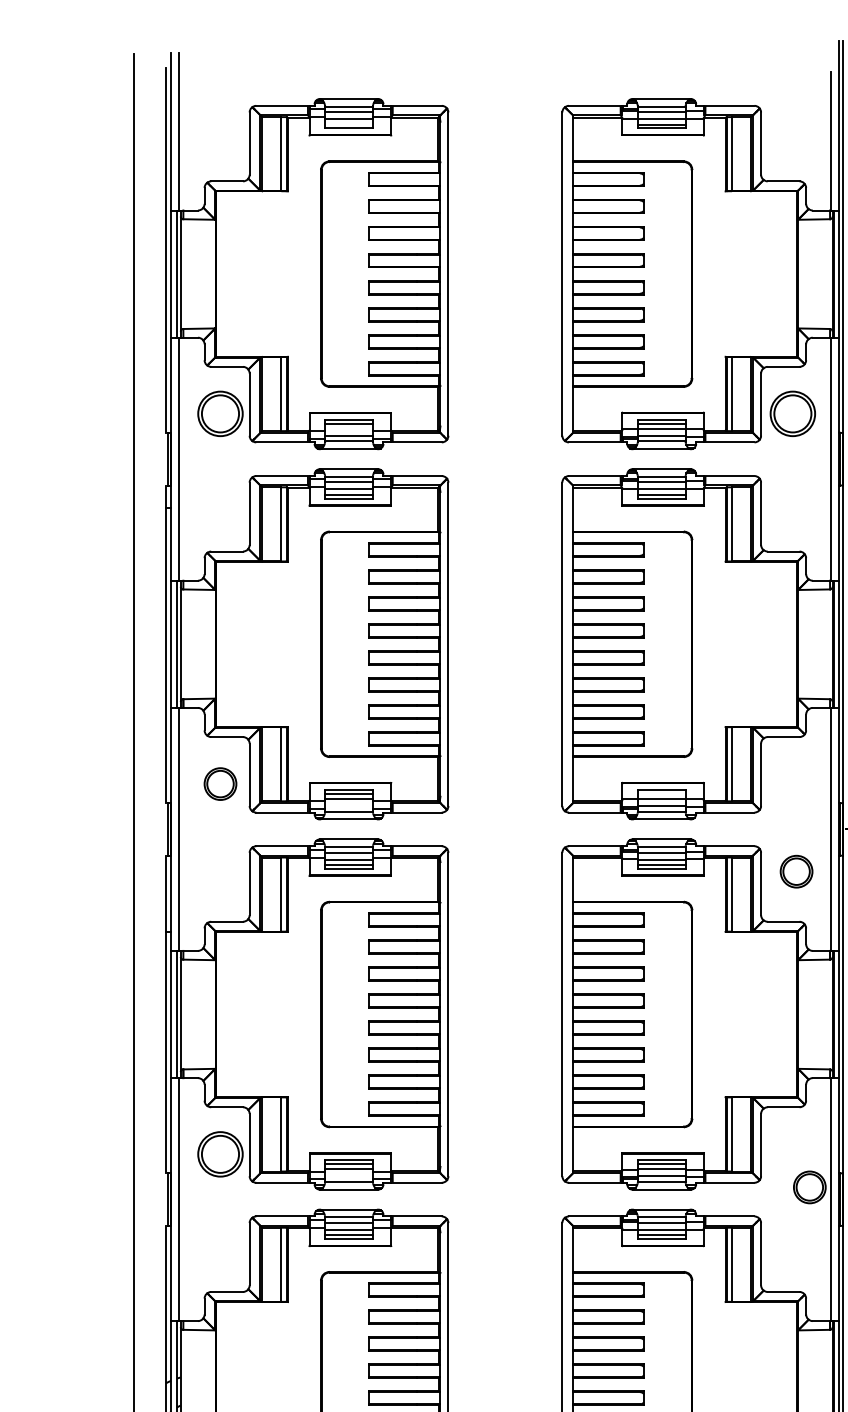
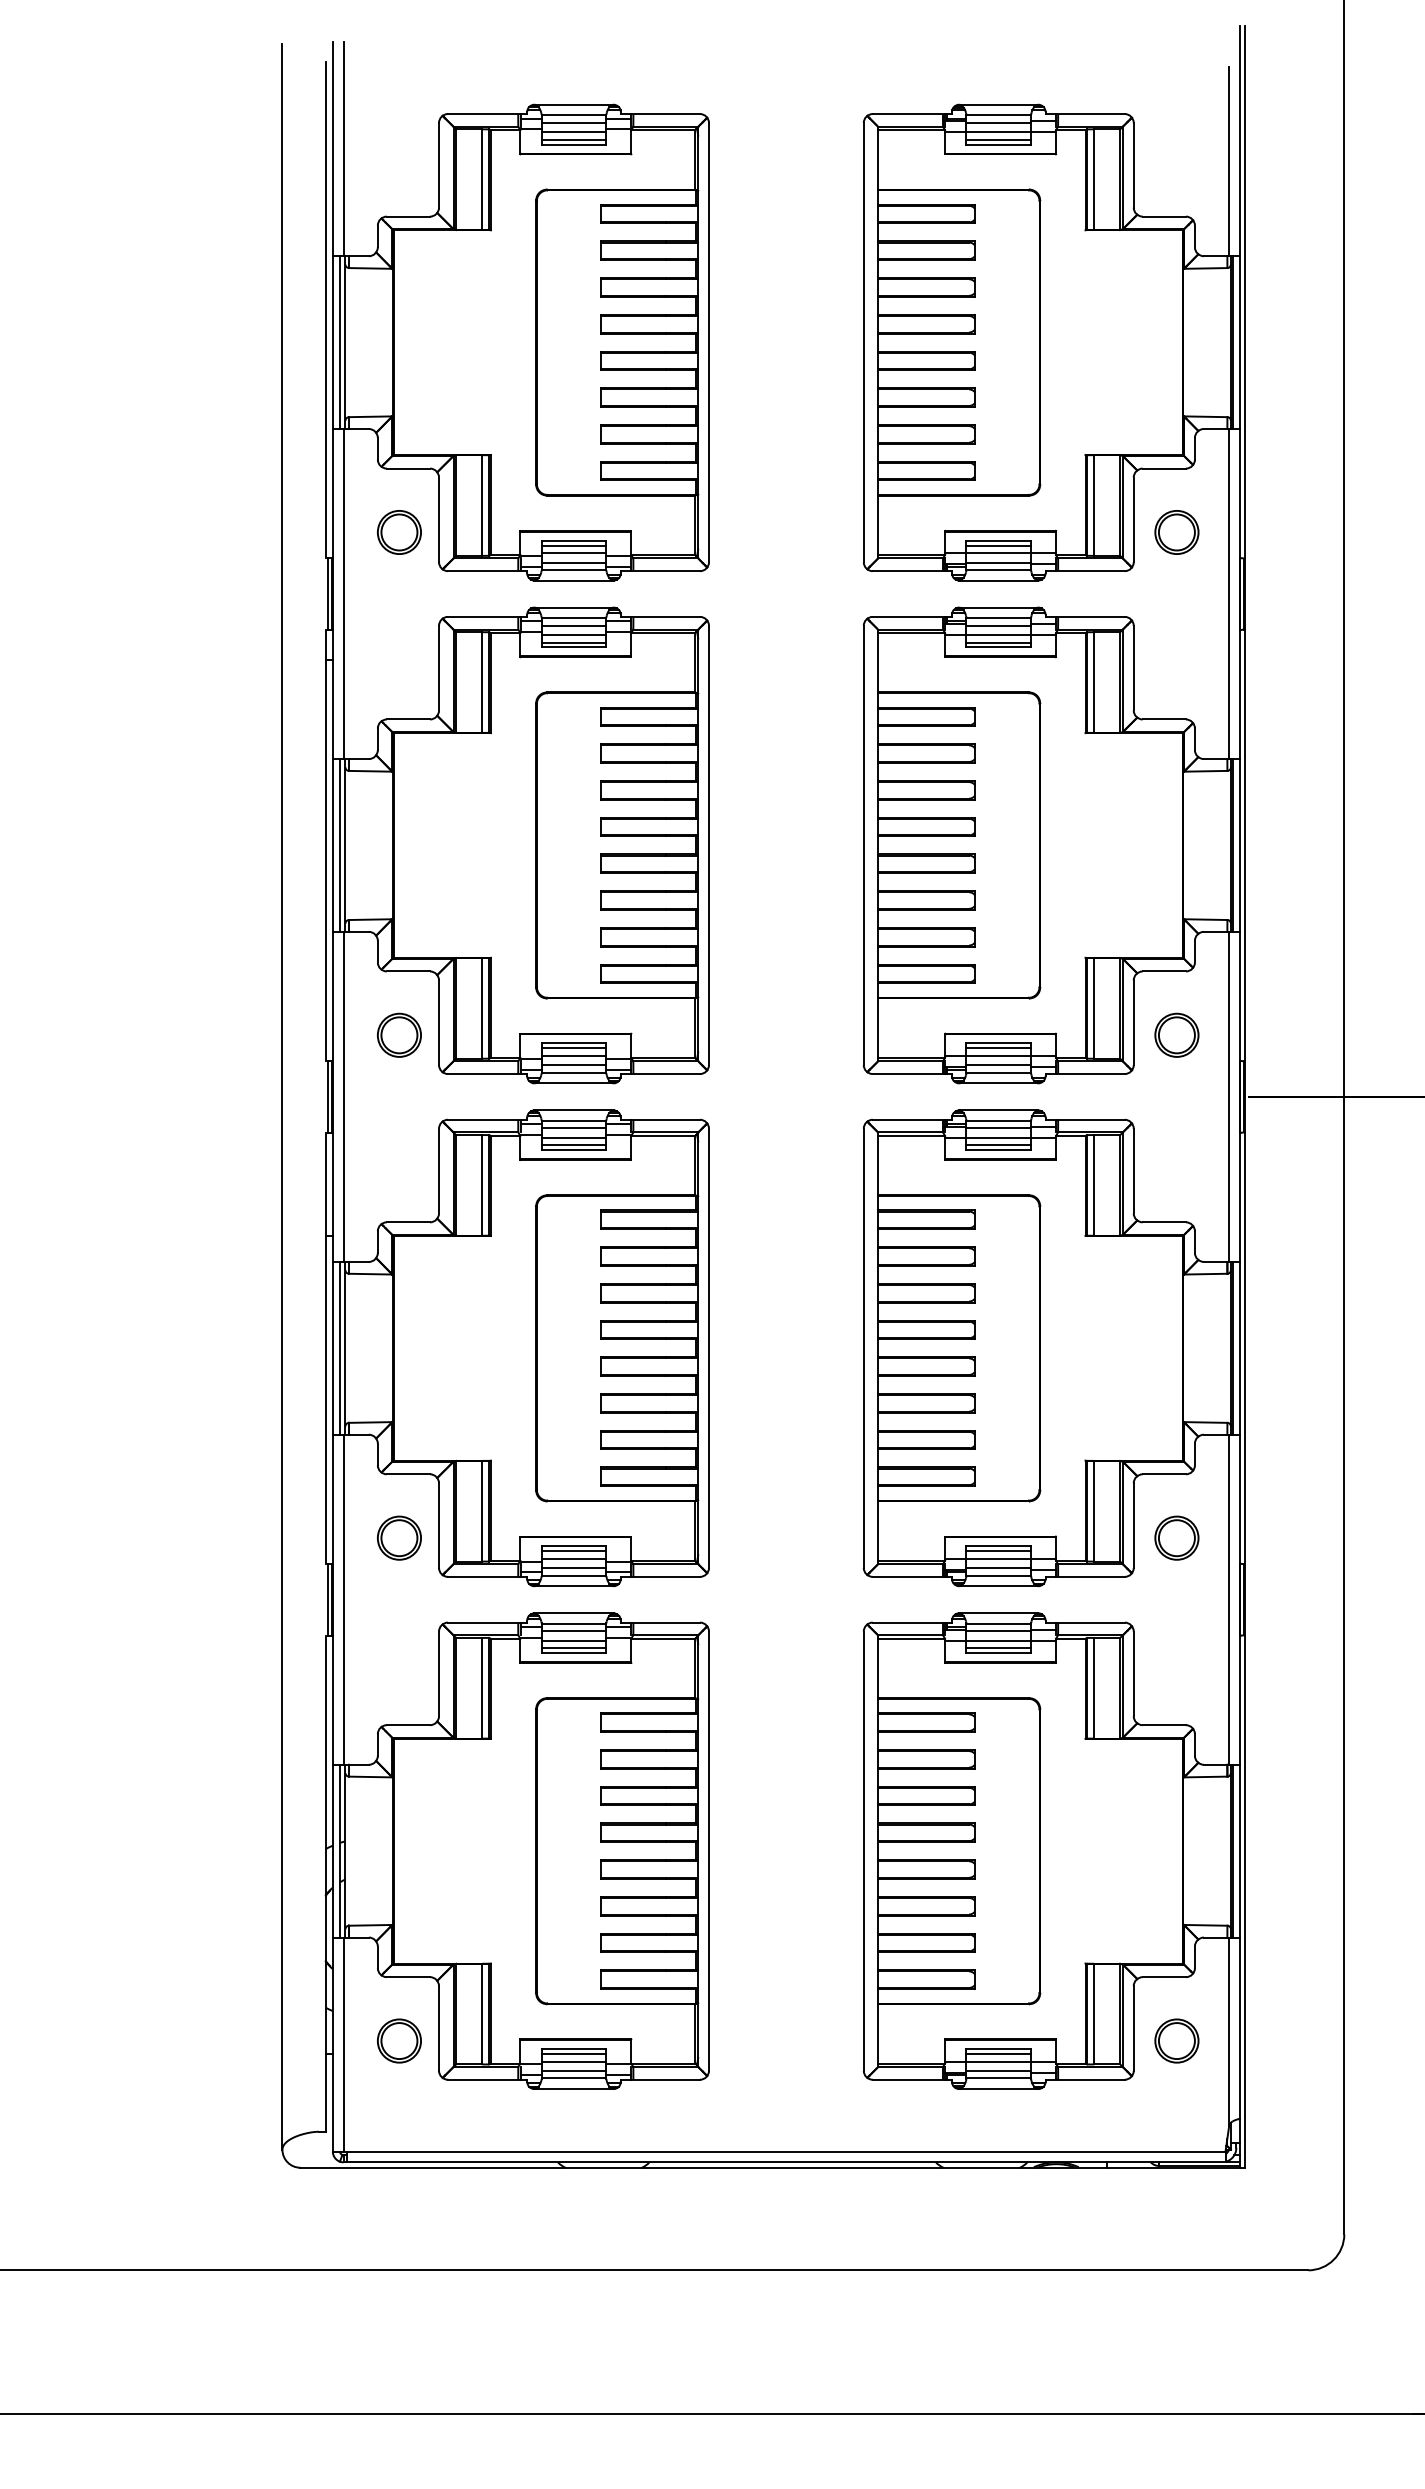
line: (348, 124) -> (573, 139), added
part: (220, 413) -> (399, 532), size x0.71
part: (792, 413) -> (1176, 532), size x0.71
line: (348, 429) -> (573, 553), added
line: (661, 793) -> (998, 1048), added
line: (348, 806) -> (573, 1065), added
part: (796, 871) -> (1176, 1034), moved
part: (220, 1153) -> (399, 1537), size x0.71
line: (348, 1176) -> (573, 1568), added
part: (809, 1186) -> (1176, 1537), moved

